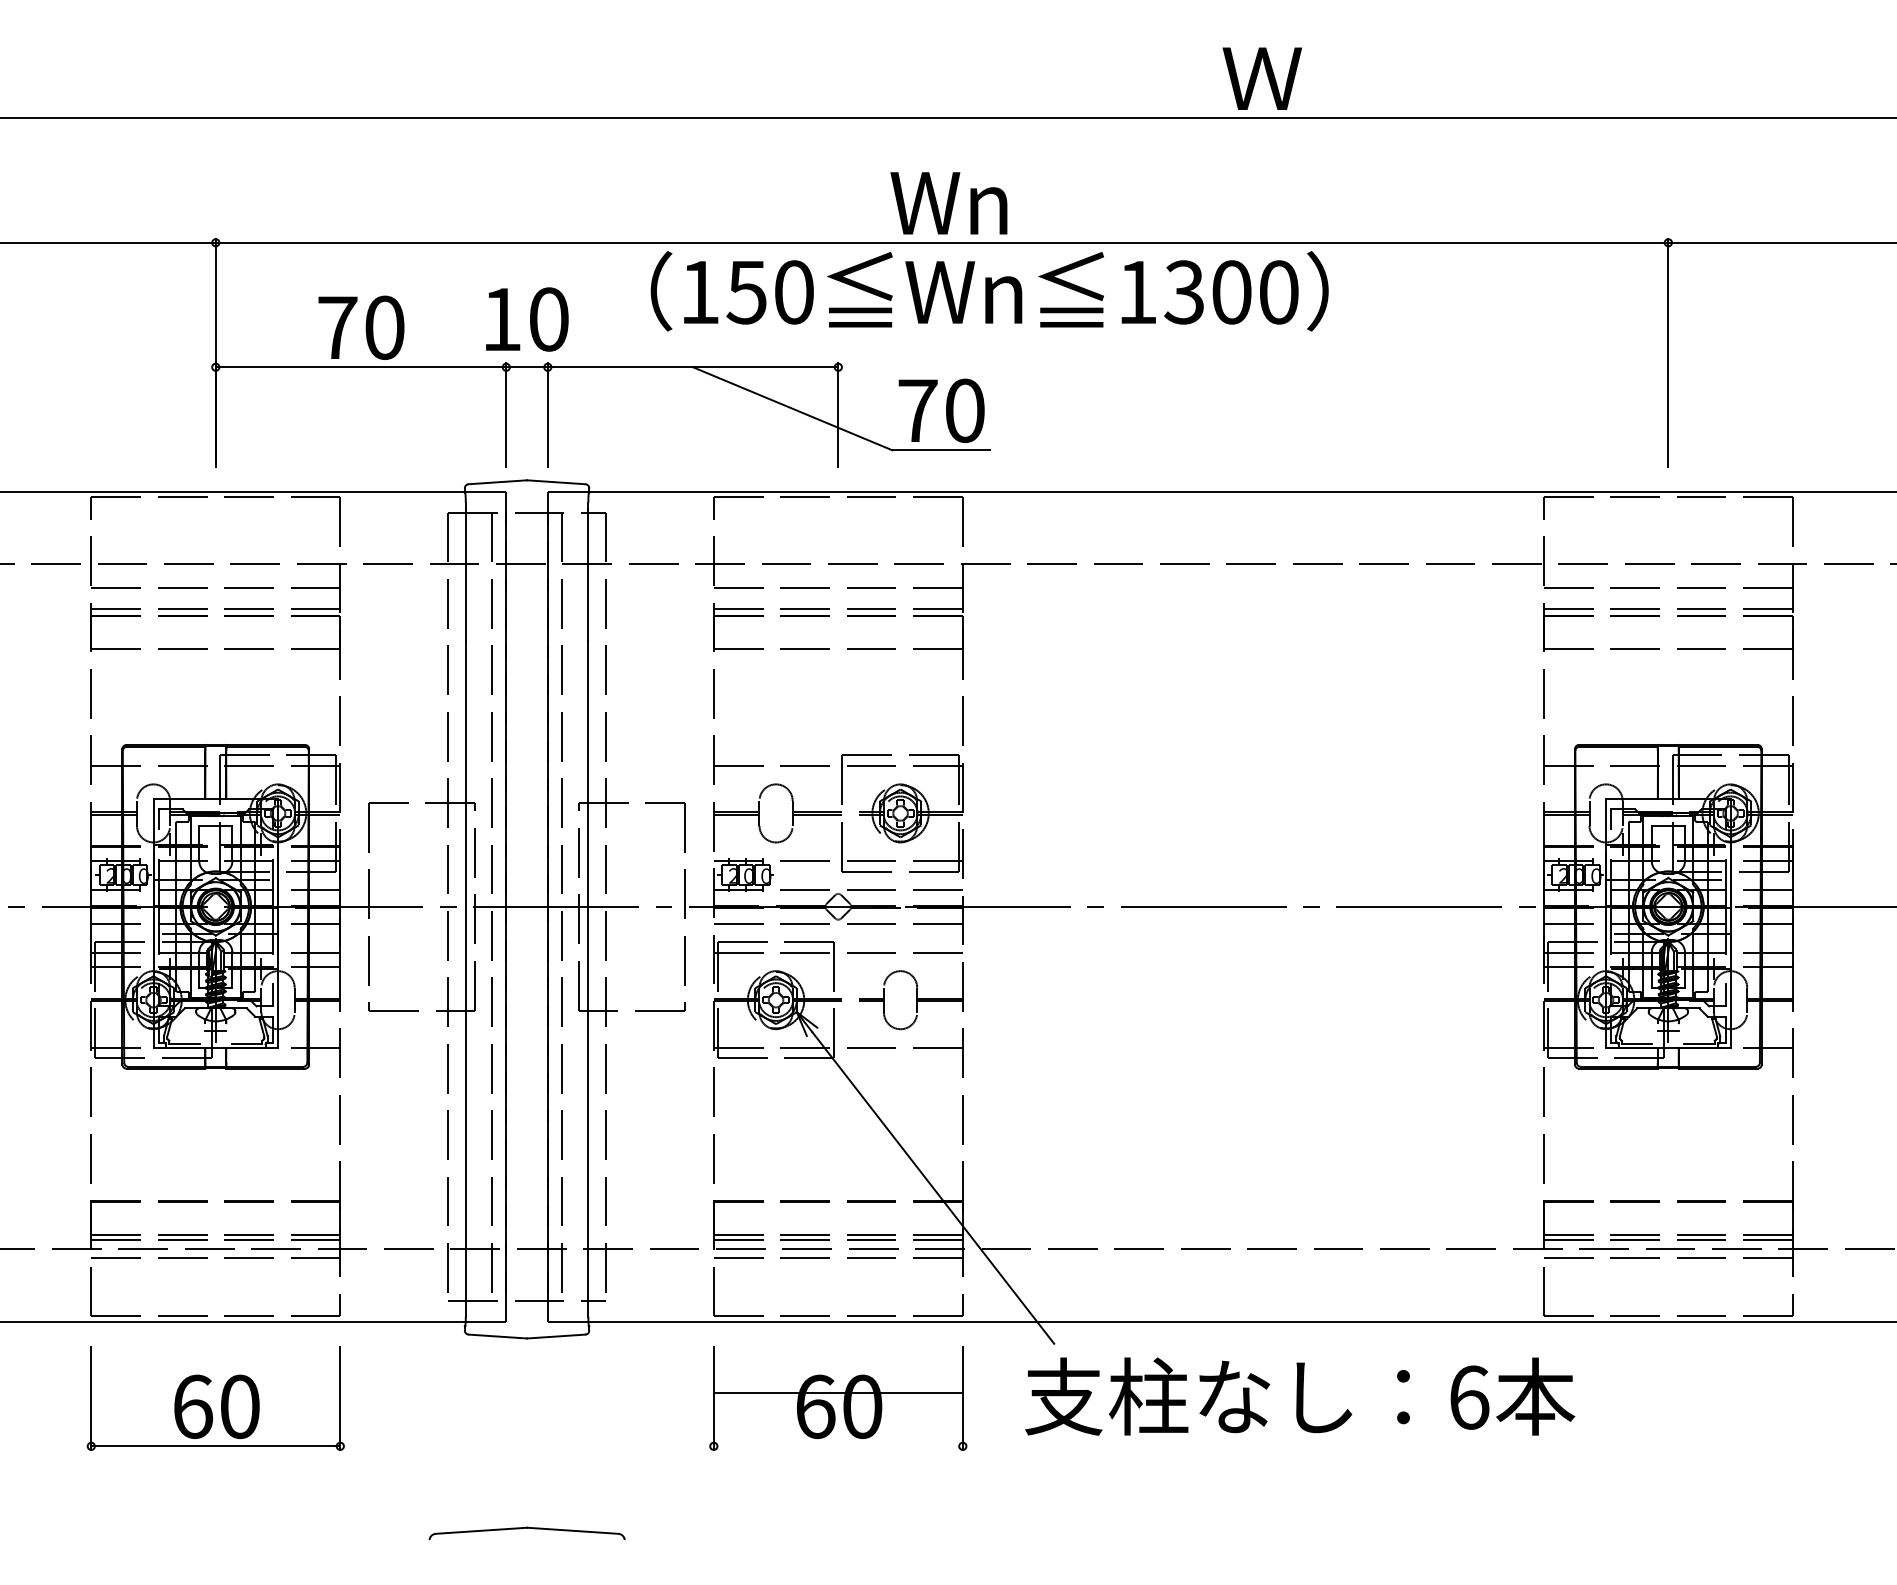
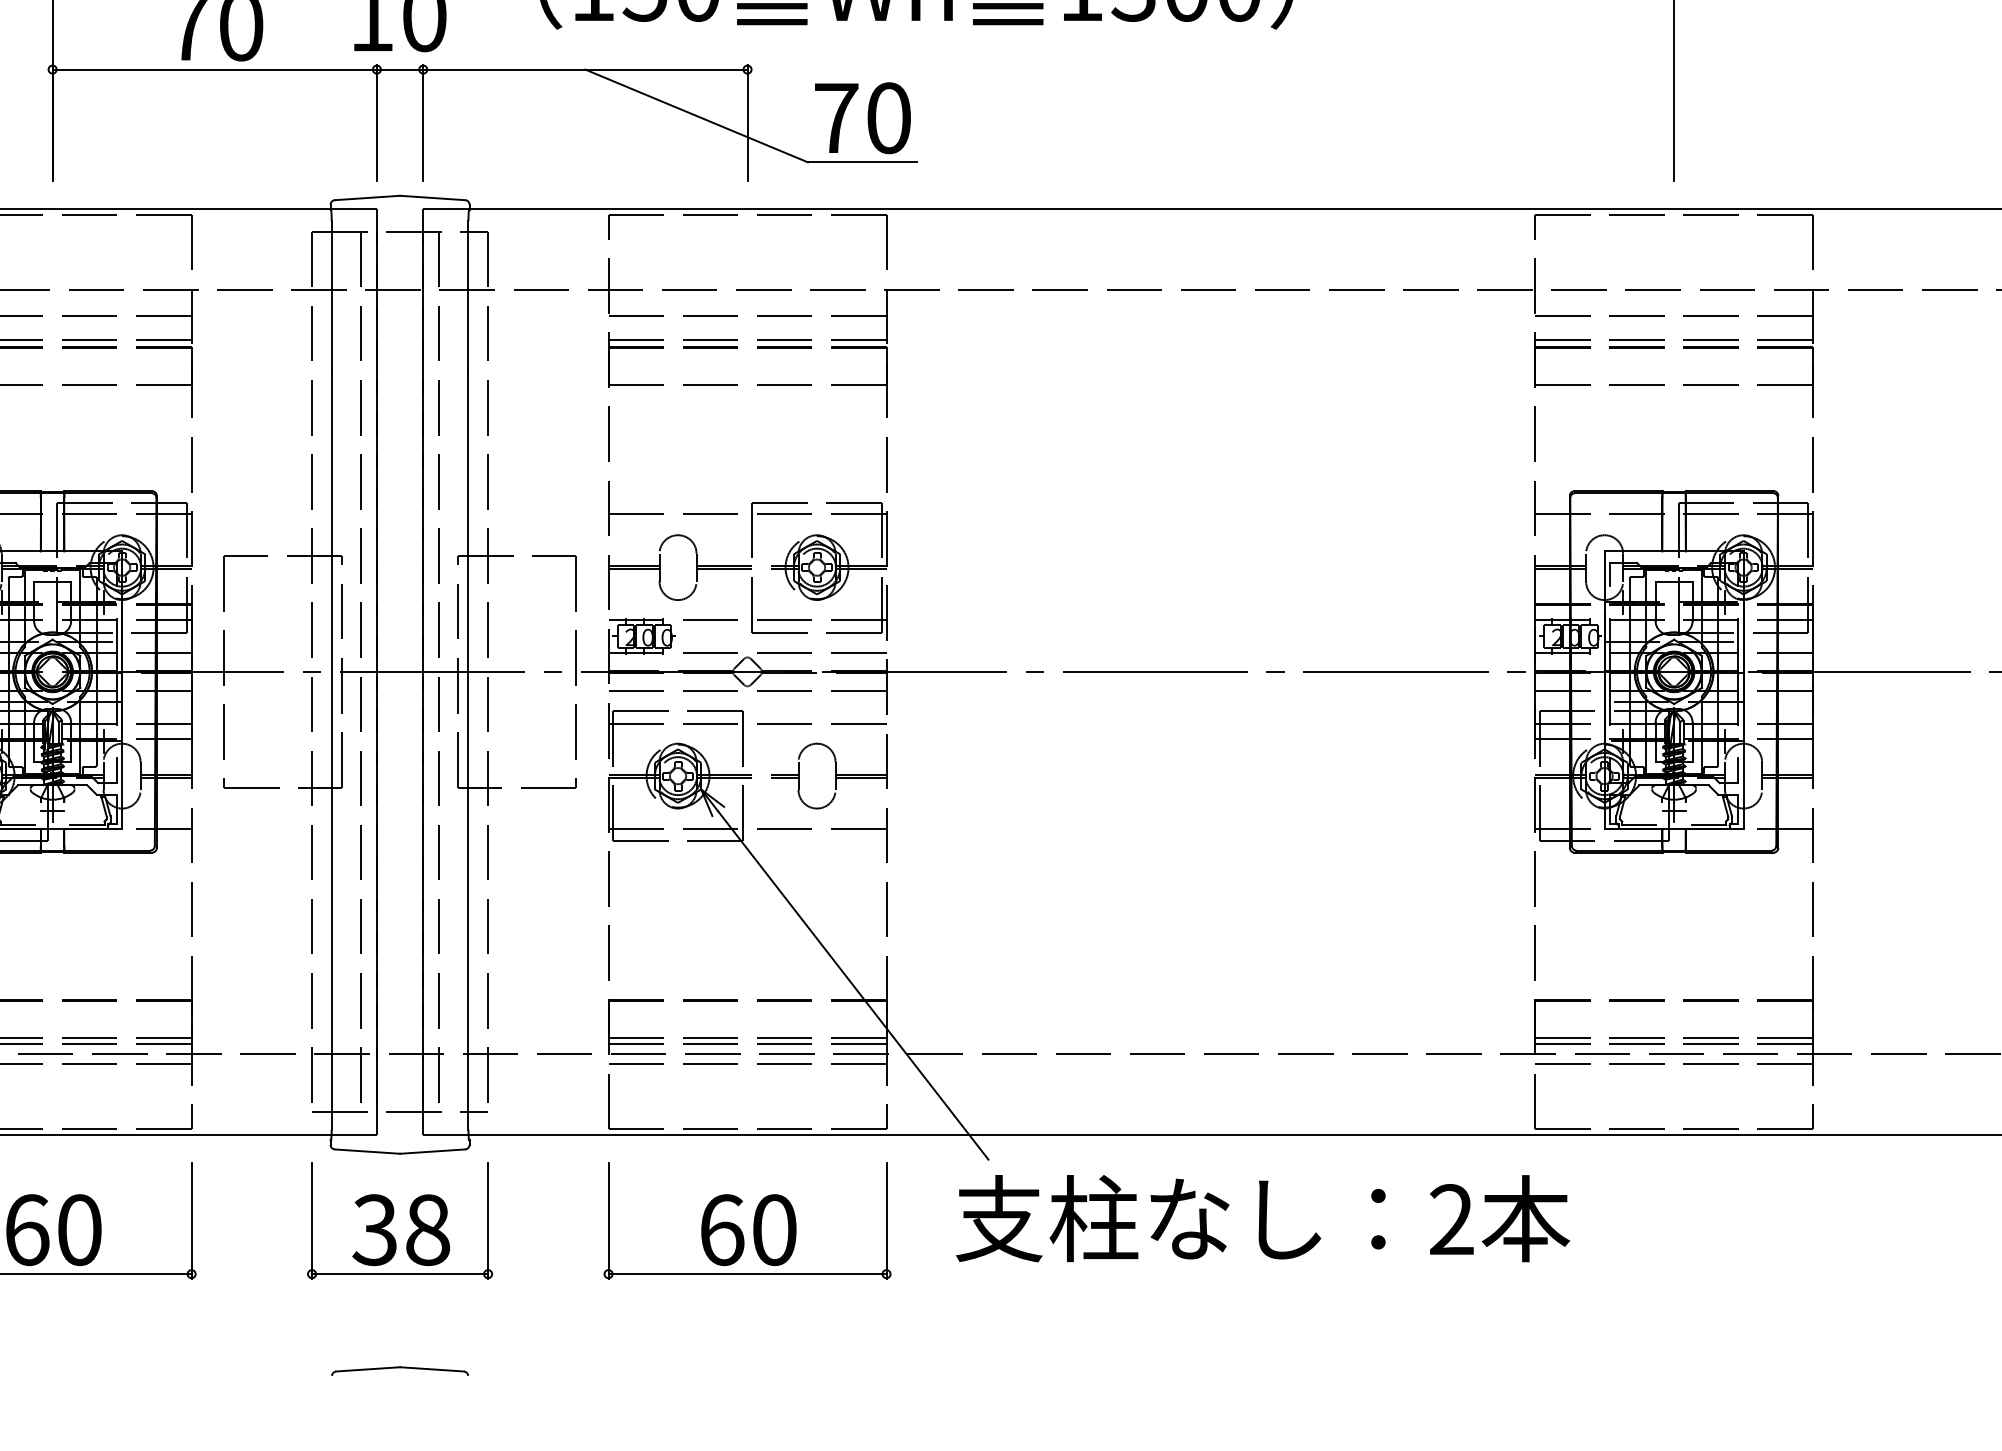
line: (837, 1393) -> (746, 1274), moved
part: (520, 1397) -> (392, 1219), added
text: (1469, 1397) -> (1452, 1219), 6 -> 2
part: (526, 1532) -> (399, 1370), size x0.62

